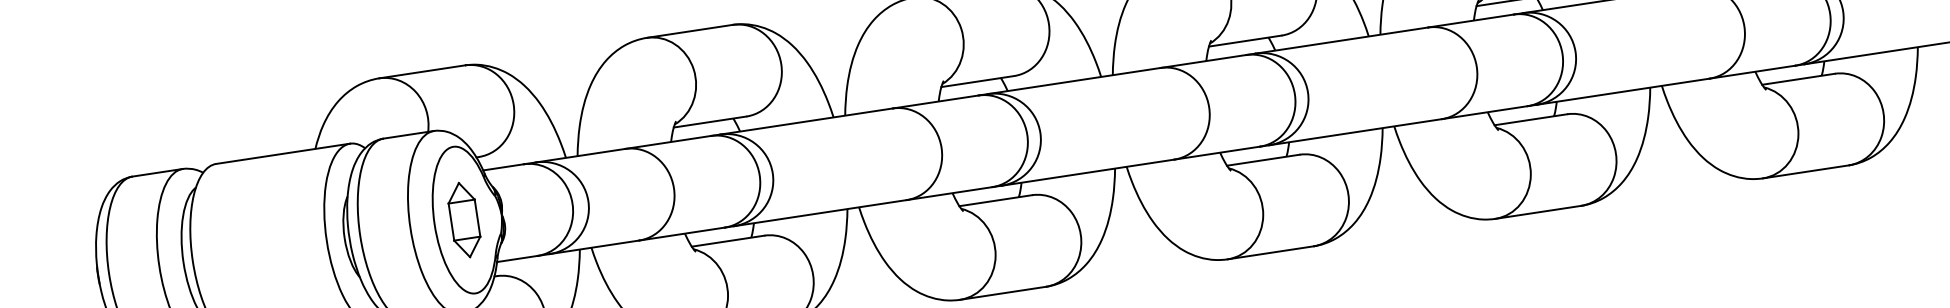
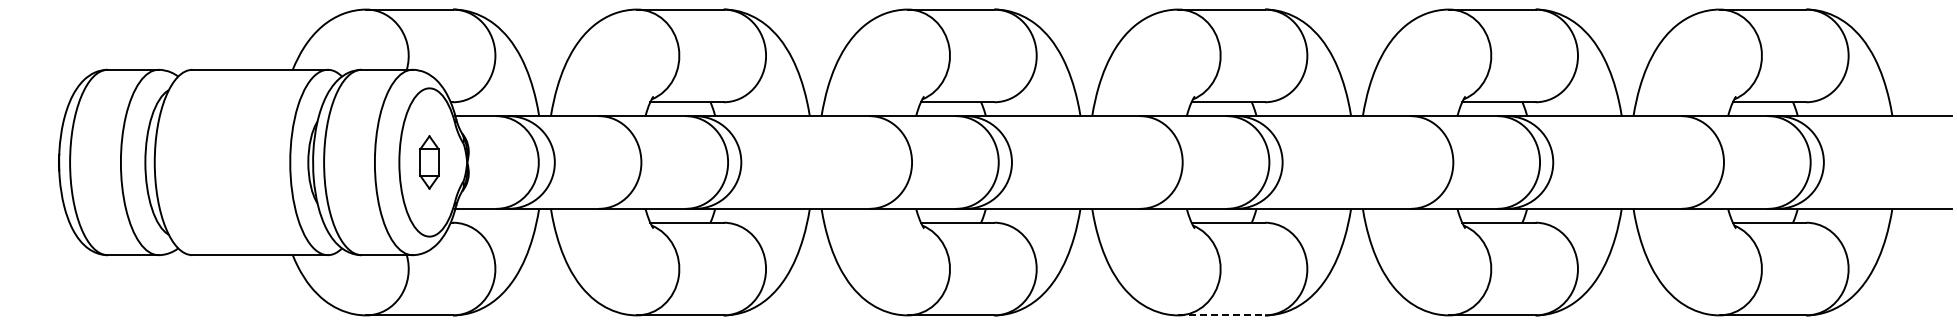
part: (464, 220) -> (429, 162), size x0.7
line: (1271, 252) -> (1222, 315), solid -> dashed

